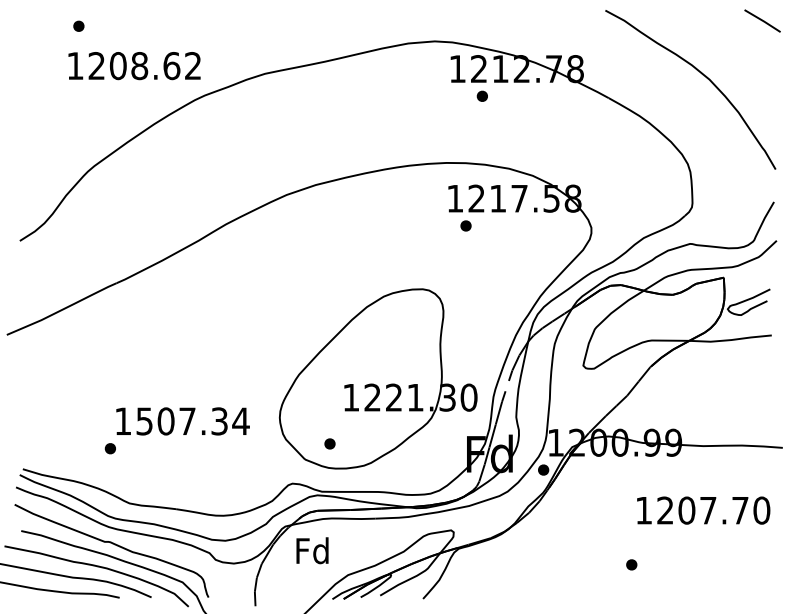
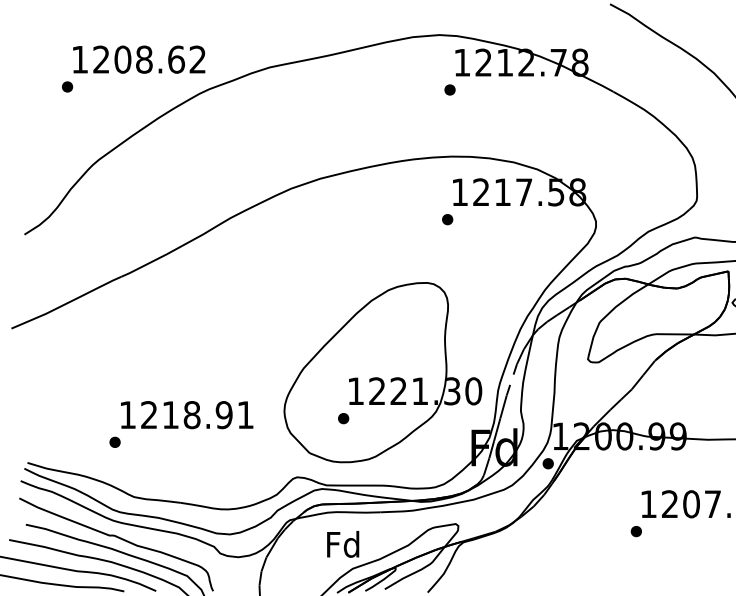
part: (78, 25) -> (67, 86), moved
part: (481, 95) -> (449, 89), moved
part: (465, 225) -> (447, 219), moved
text: (192, 421) -> (197, 415), 1507.34 -> 1218.91
part: (329, 443) -> (343, 418), moved
text: (312, 550) -> (343, 544), moved
part: (631, 564) -> (636, 531), moved

